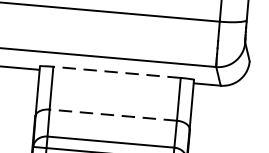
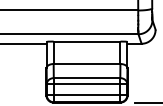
line: (116, 72) -> (86, 41), dashed -> solid
line: (112, 115) -> (86, 64), dashed -> solid

